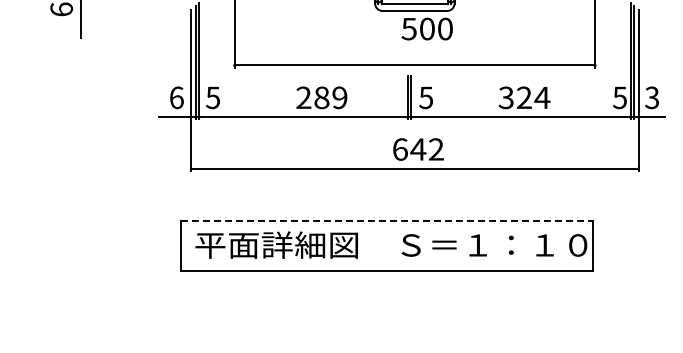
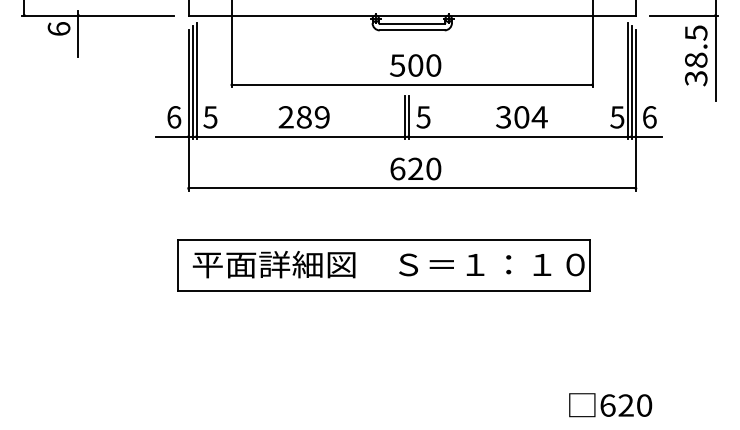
text: (427, 29) -> (415, 65), moved
text: (321, 98) -> (303, 117), moved
text: (524, 98) -> (521, 117), 324 -> 304
text: (652, 98) -> (649, 117), 3 -> 6
text: (427, 149) -> (424, 168), 642 -> 620
line: (387, 221) -> (384, 240), dashed -> solid

